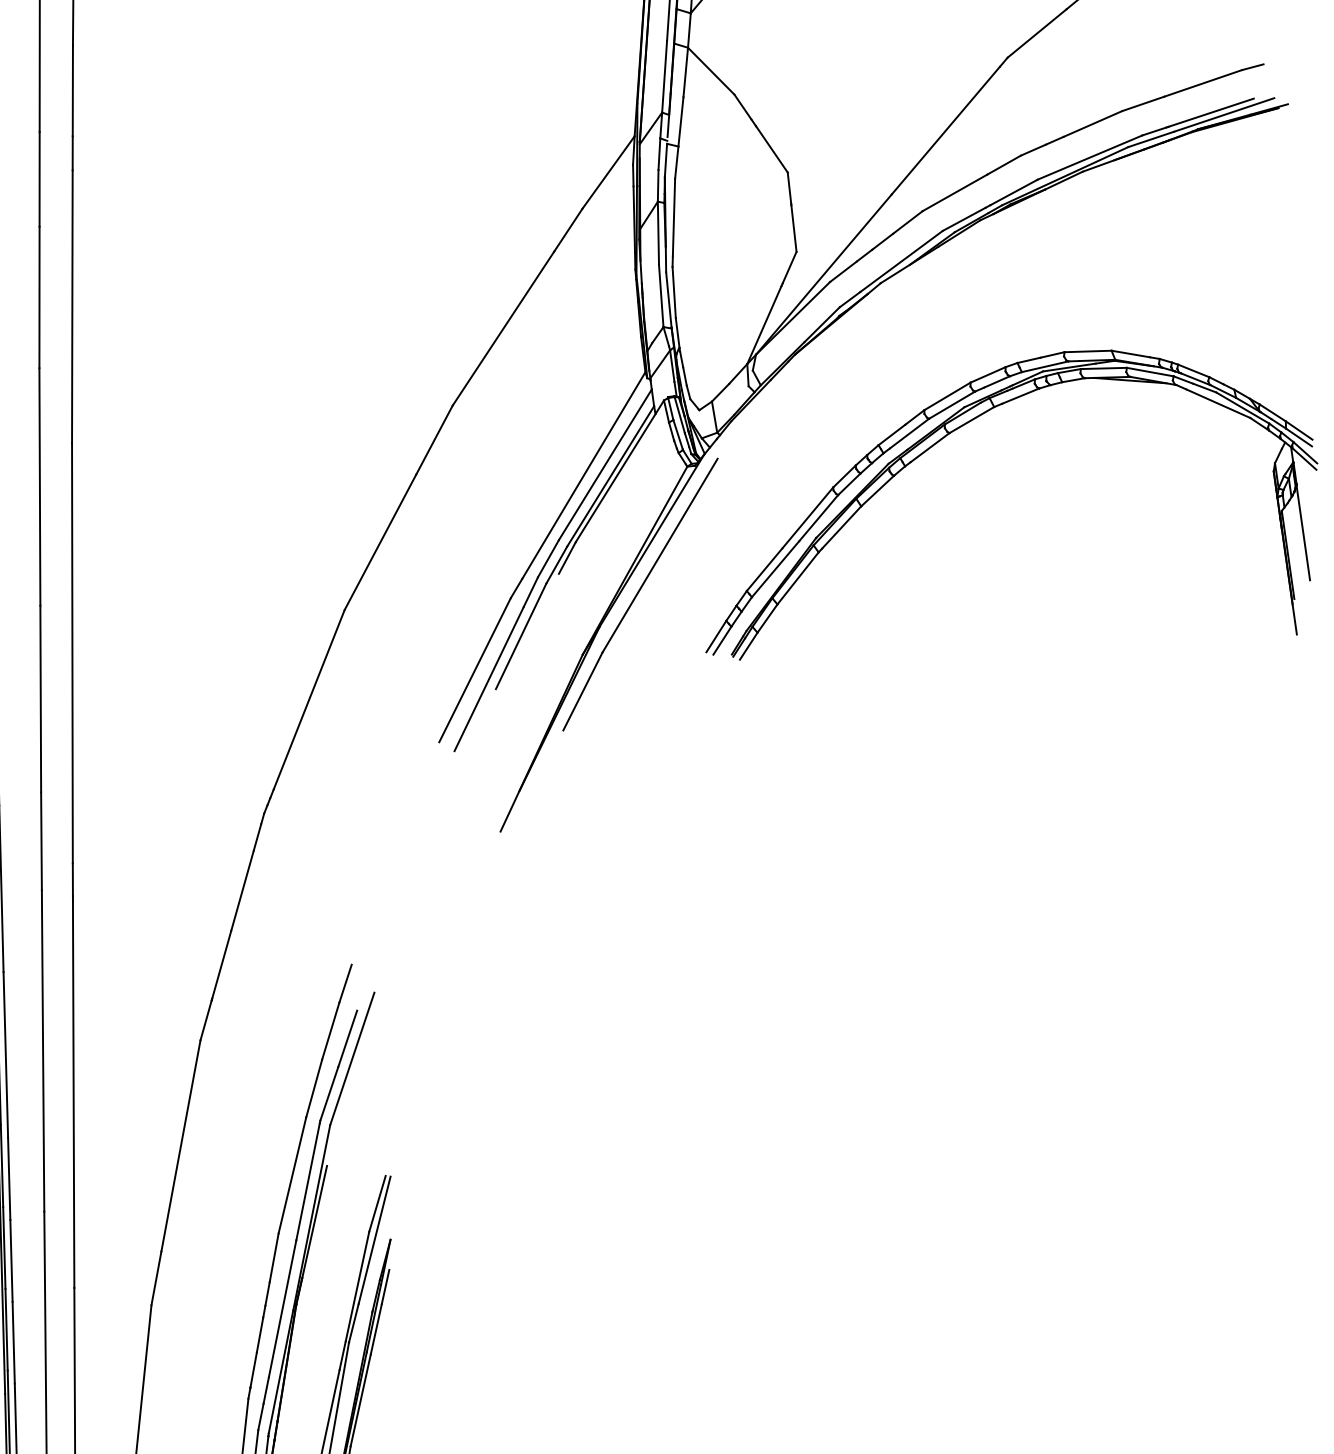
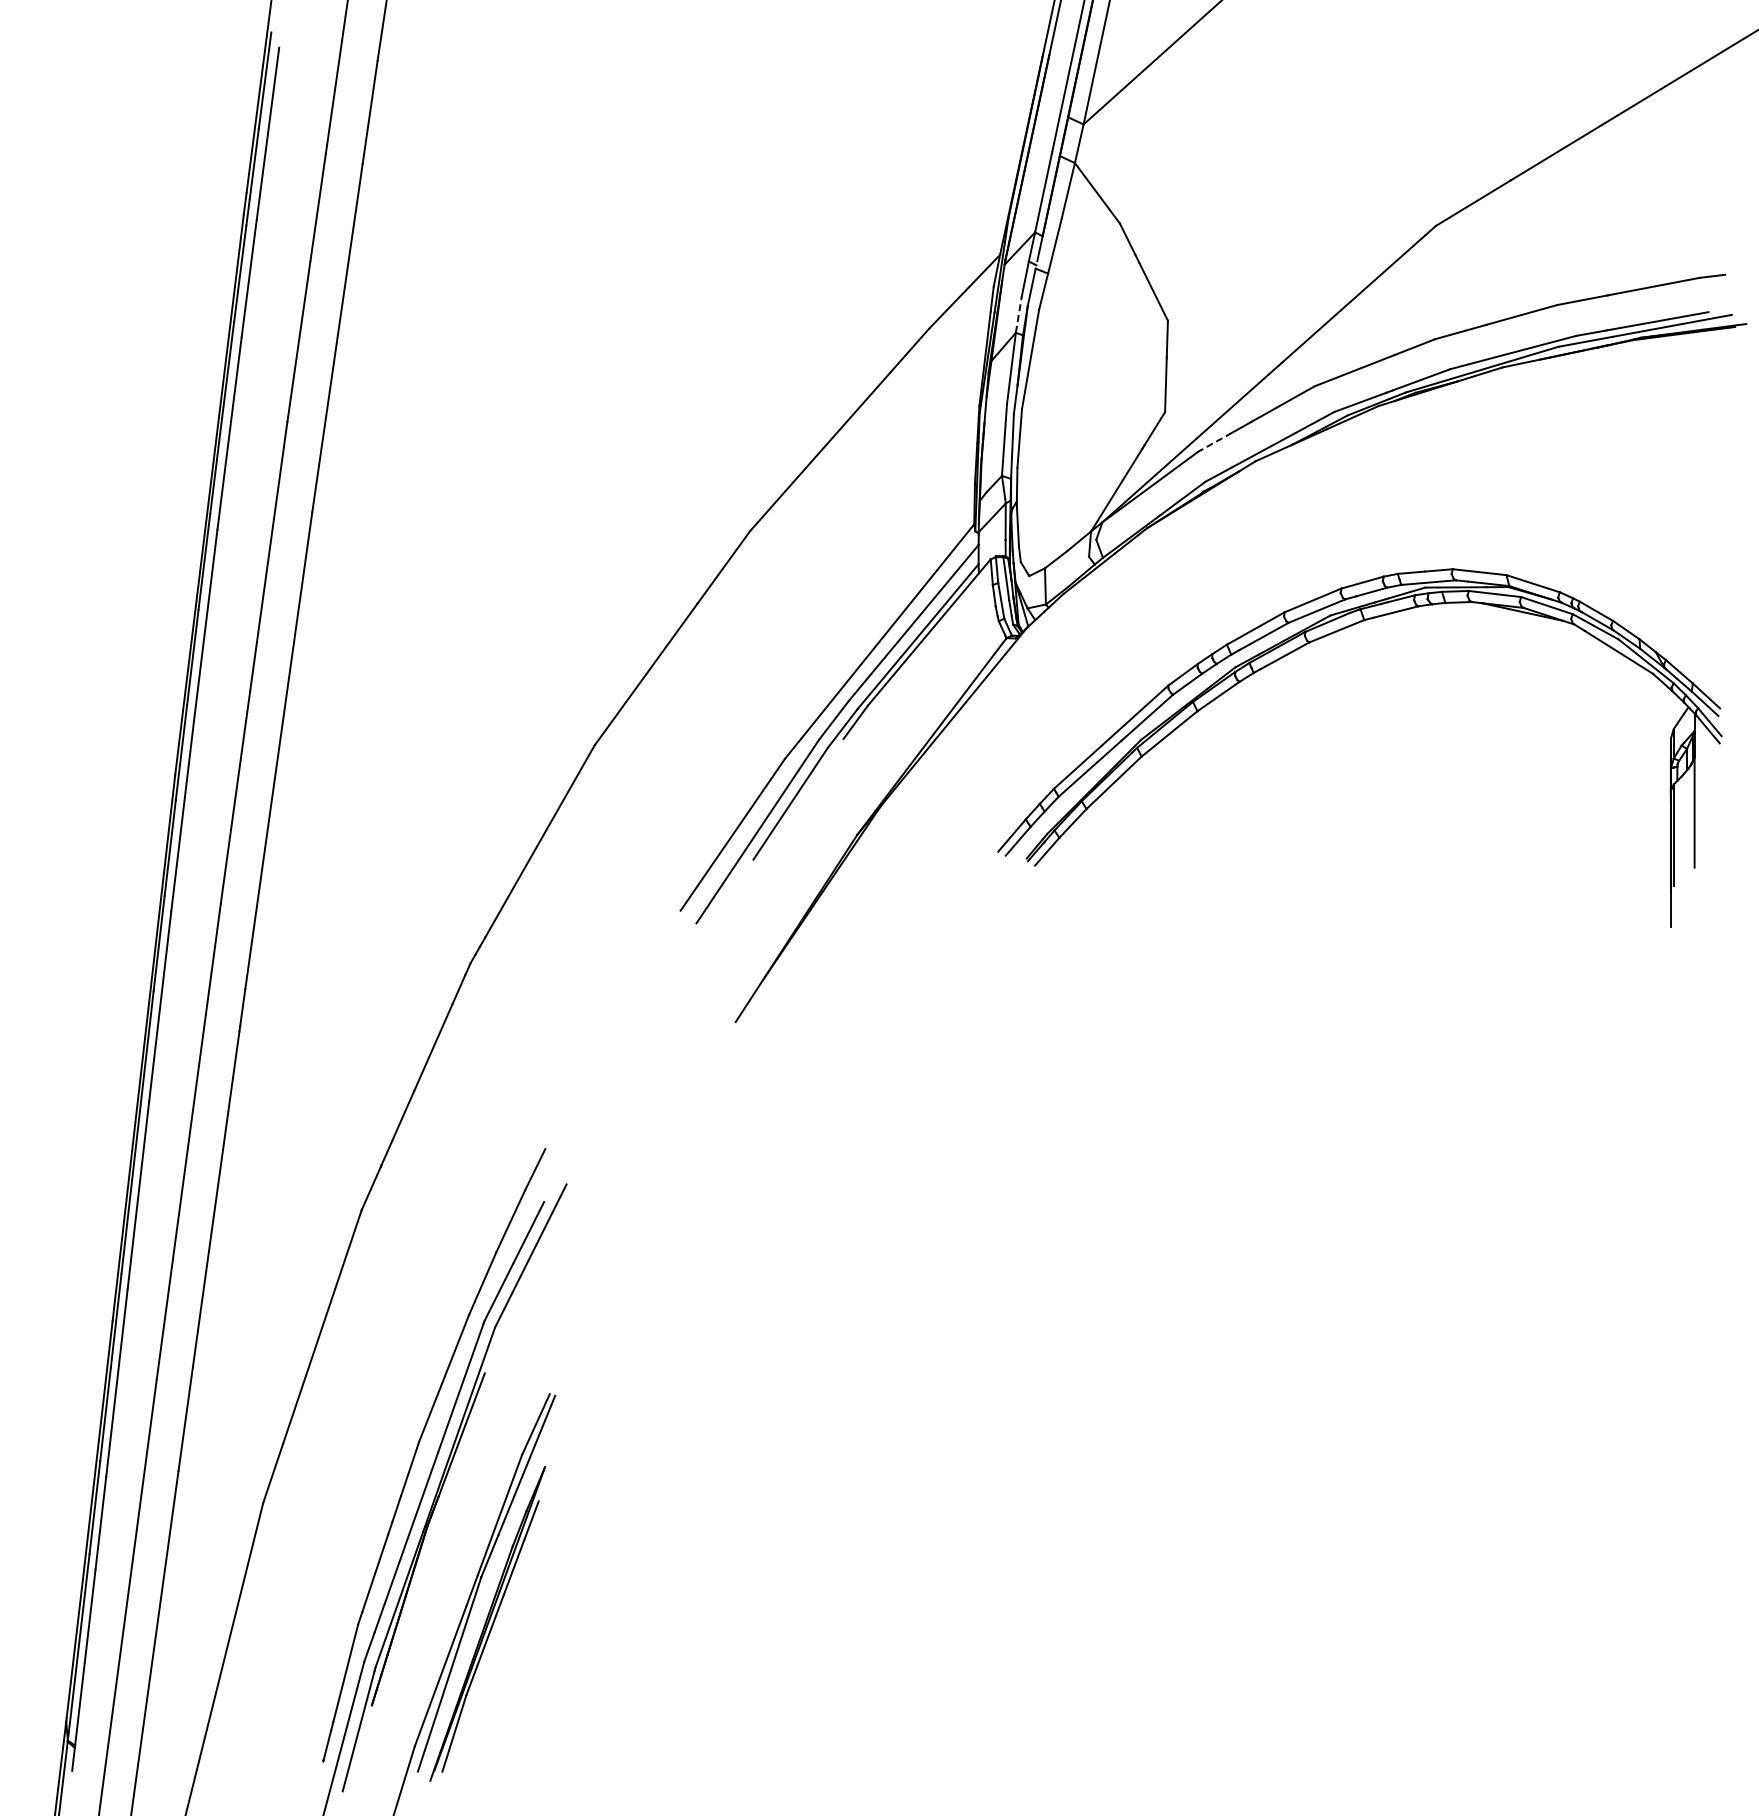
line: (657, 185) -> (1018, 314), solid -> dashed
line: (842, 272) -> (1214, 442), solid -> dashed
part: (640, 594) -> (932, 775), removed

